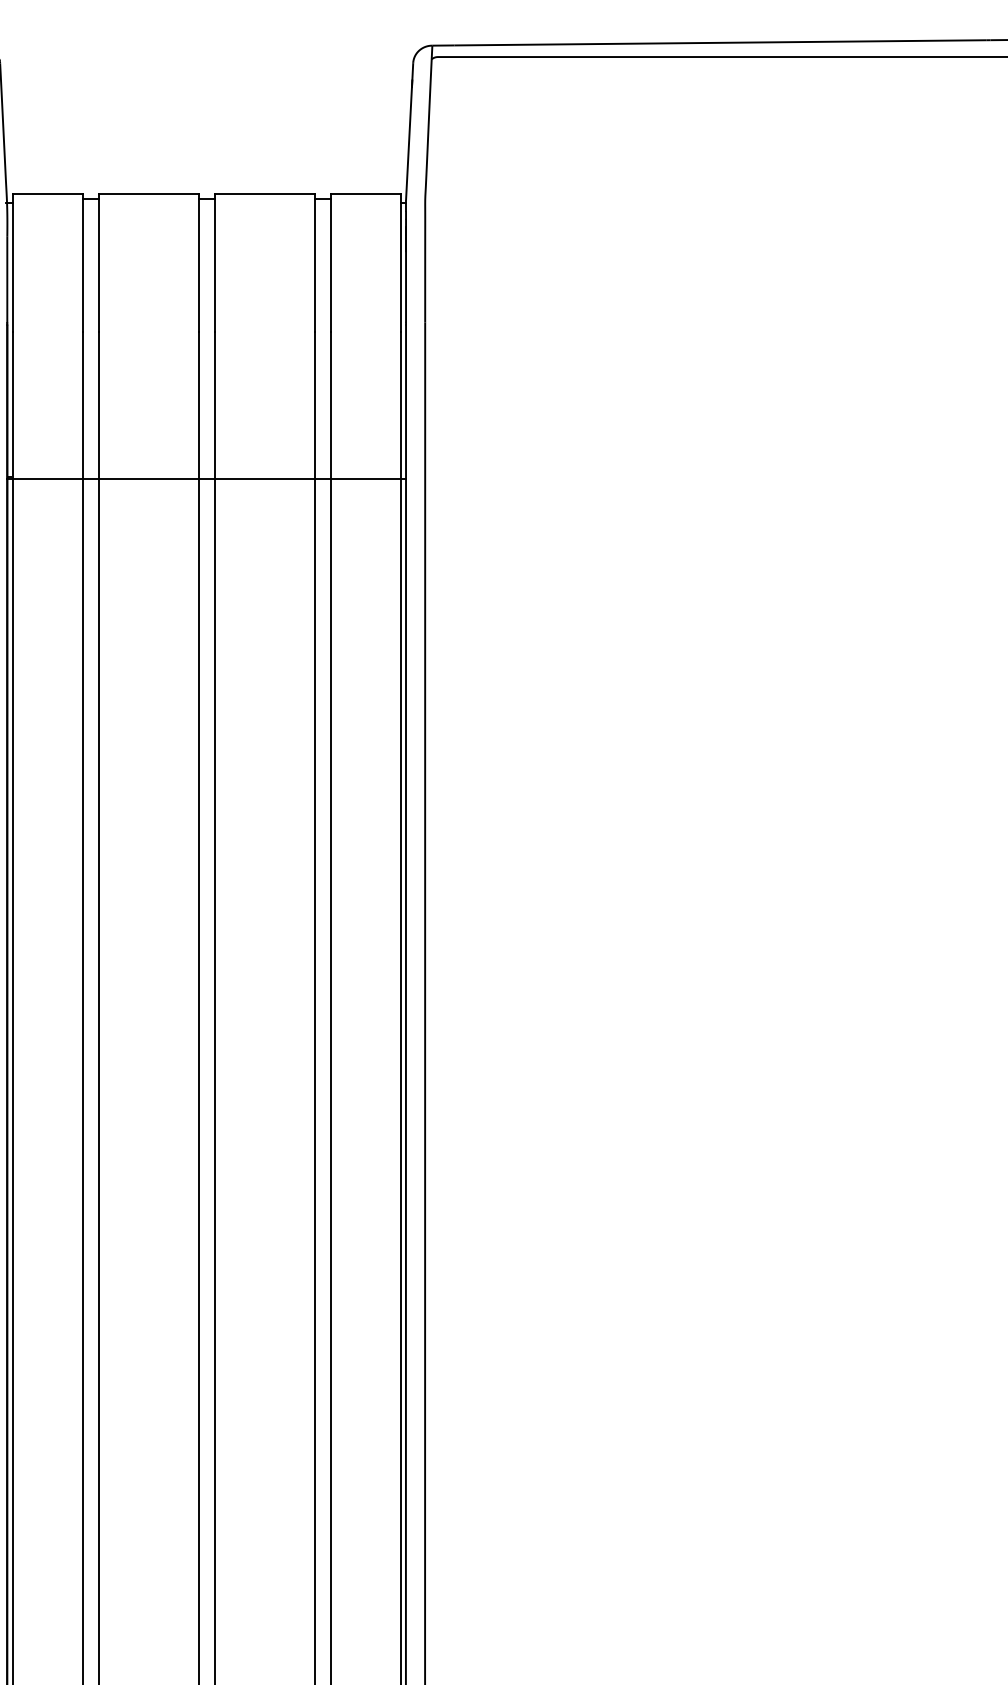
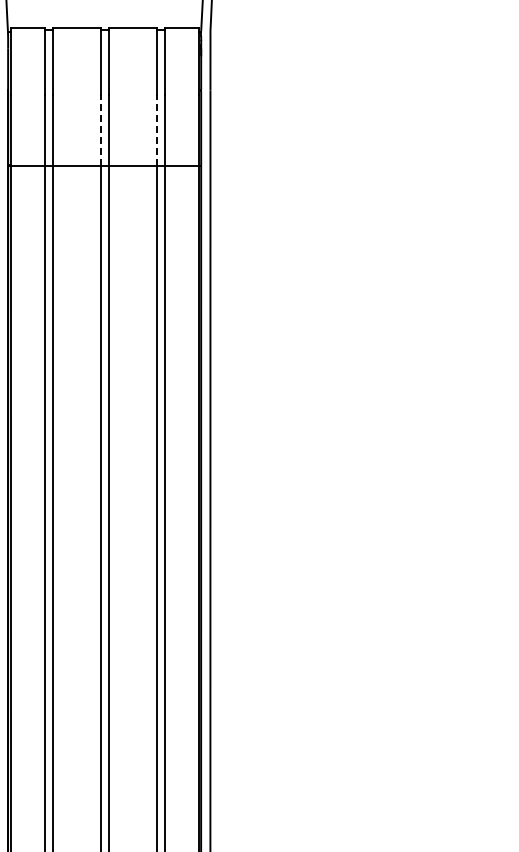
line: (198, 405) -> (100, 130), solid -> dashed
line: (313, 405) -> (156, 130), solid -> dashed

